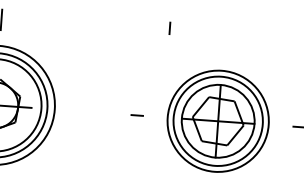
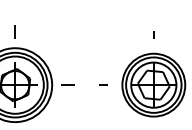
part: (169, 27) -> (153, 34), moved
line: (79, 110) -> (67, 84), added

